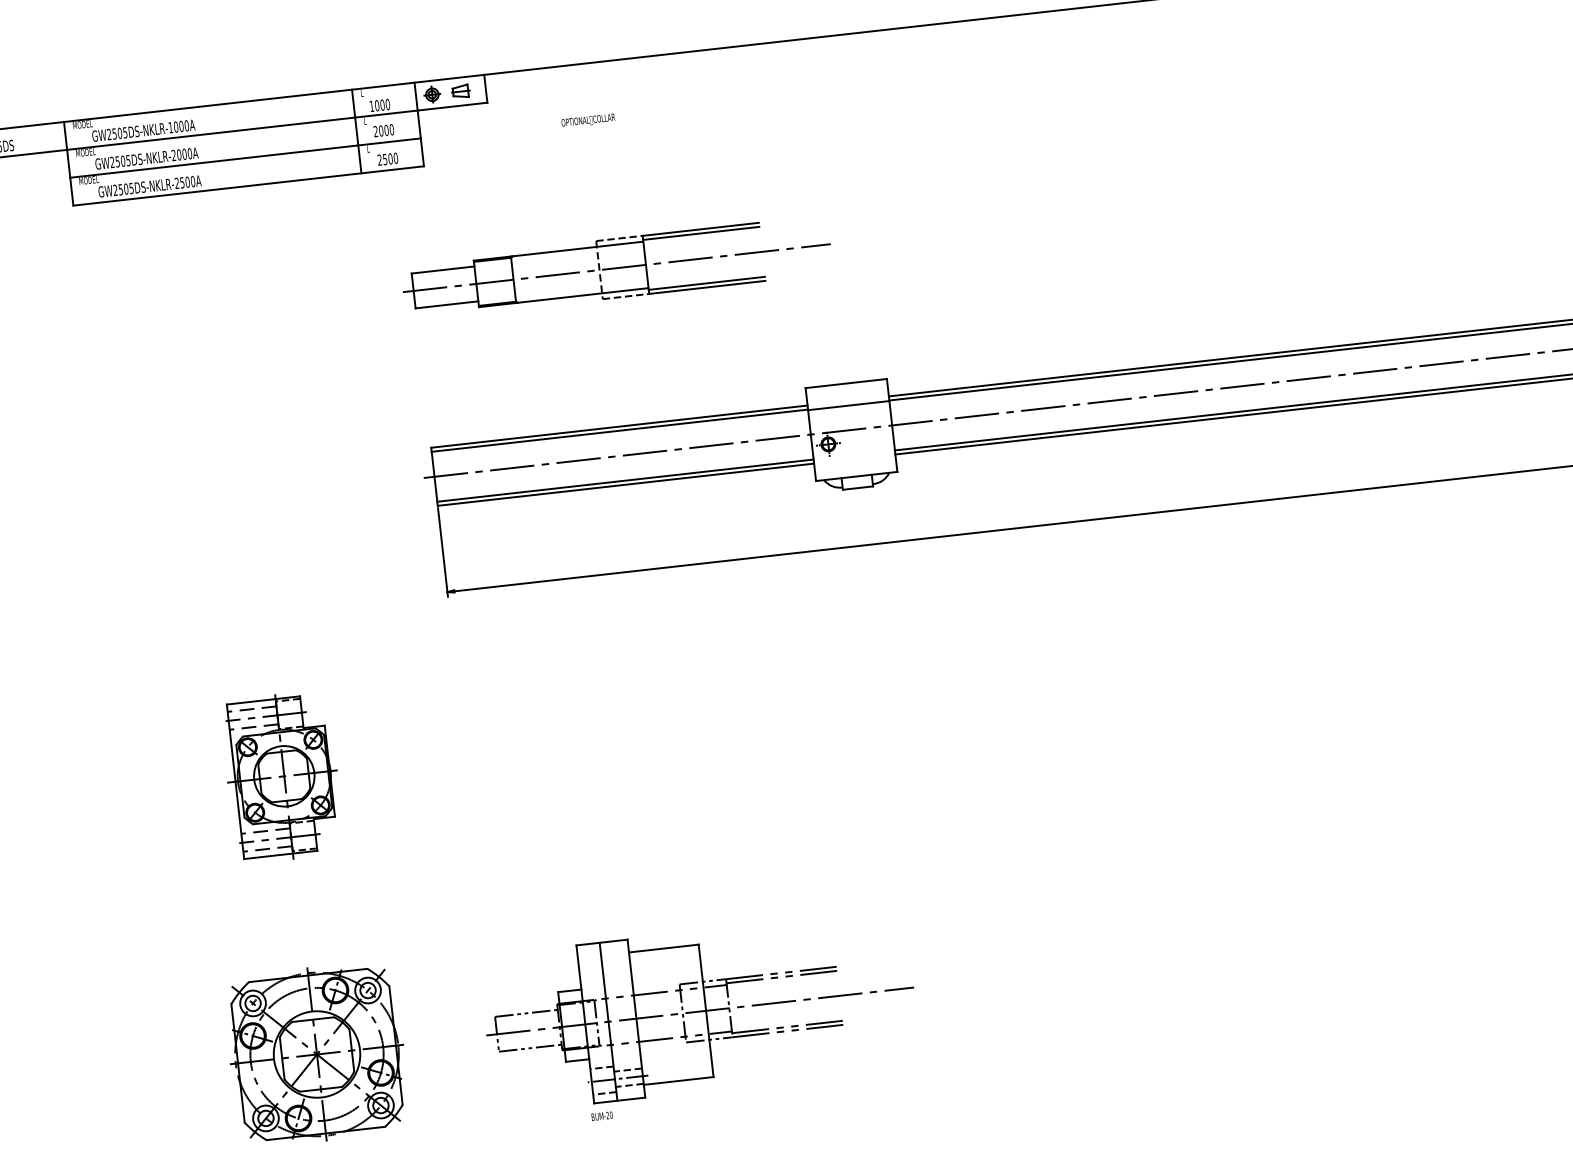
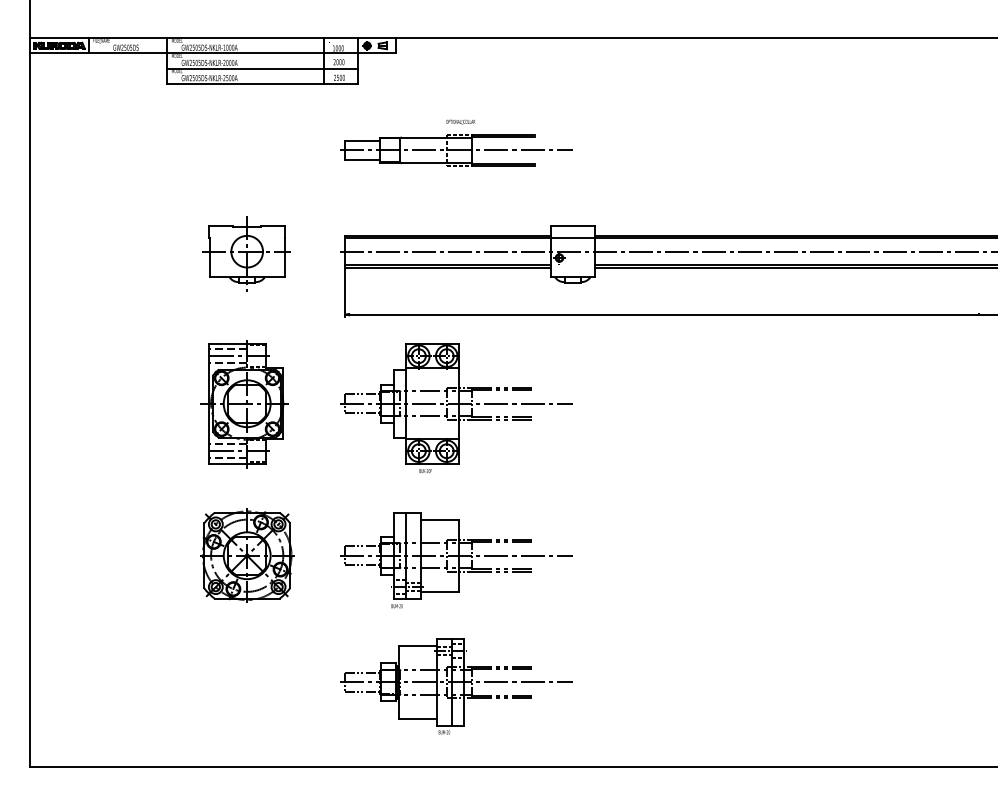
text: (587, 119) -> (460, 121), moved
part: (253, 500) -> (246, 253), added
part: (670, 741) -> (456, 408), added
part: (280, 777) -> (244, 404), size x1.43

